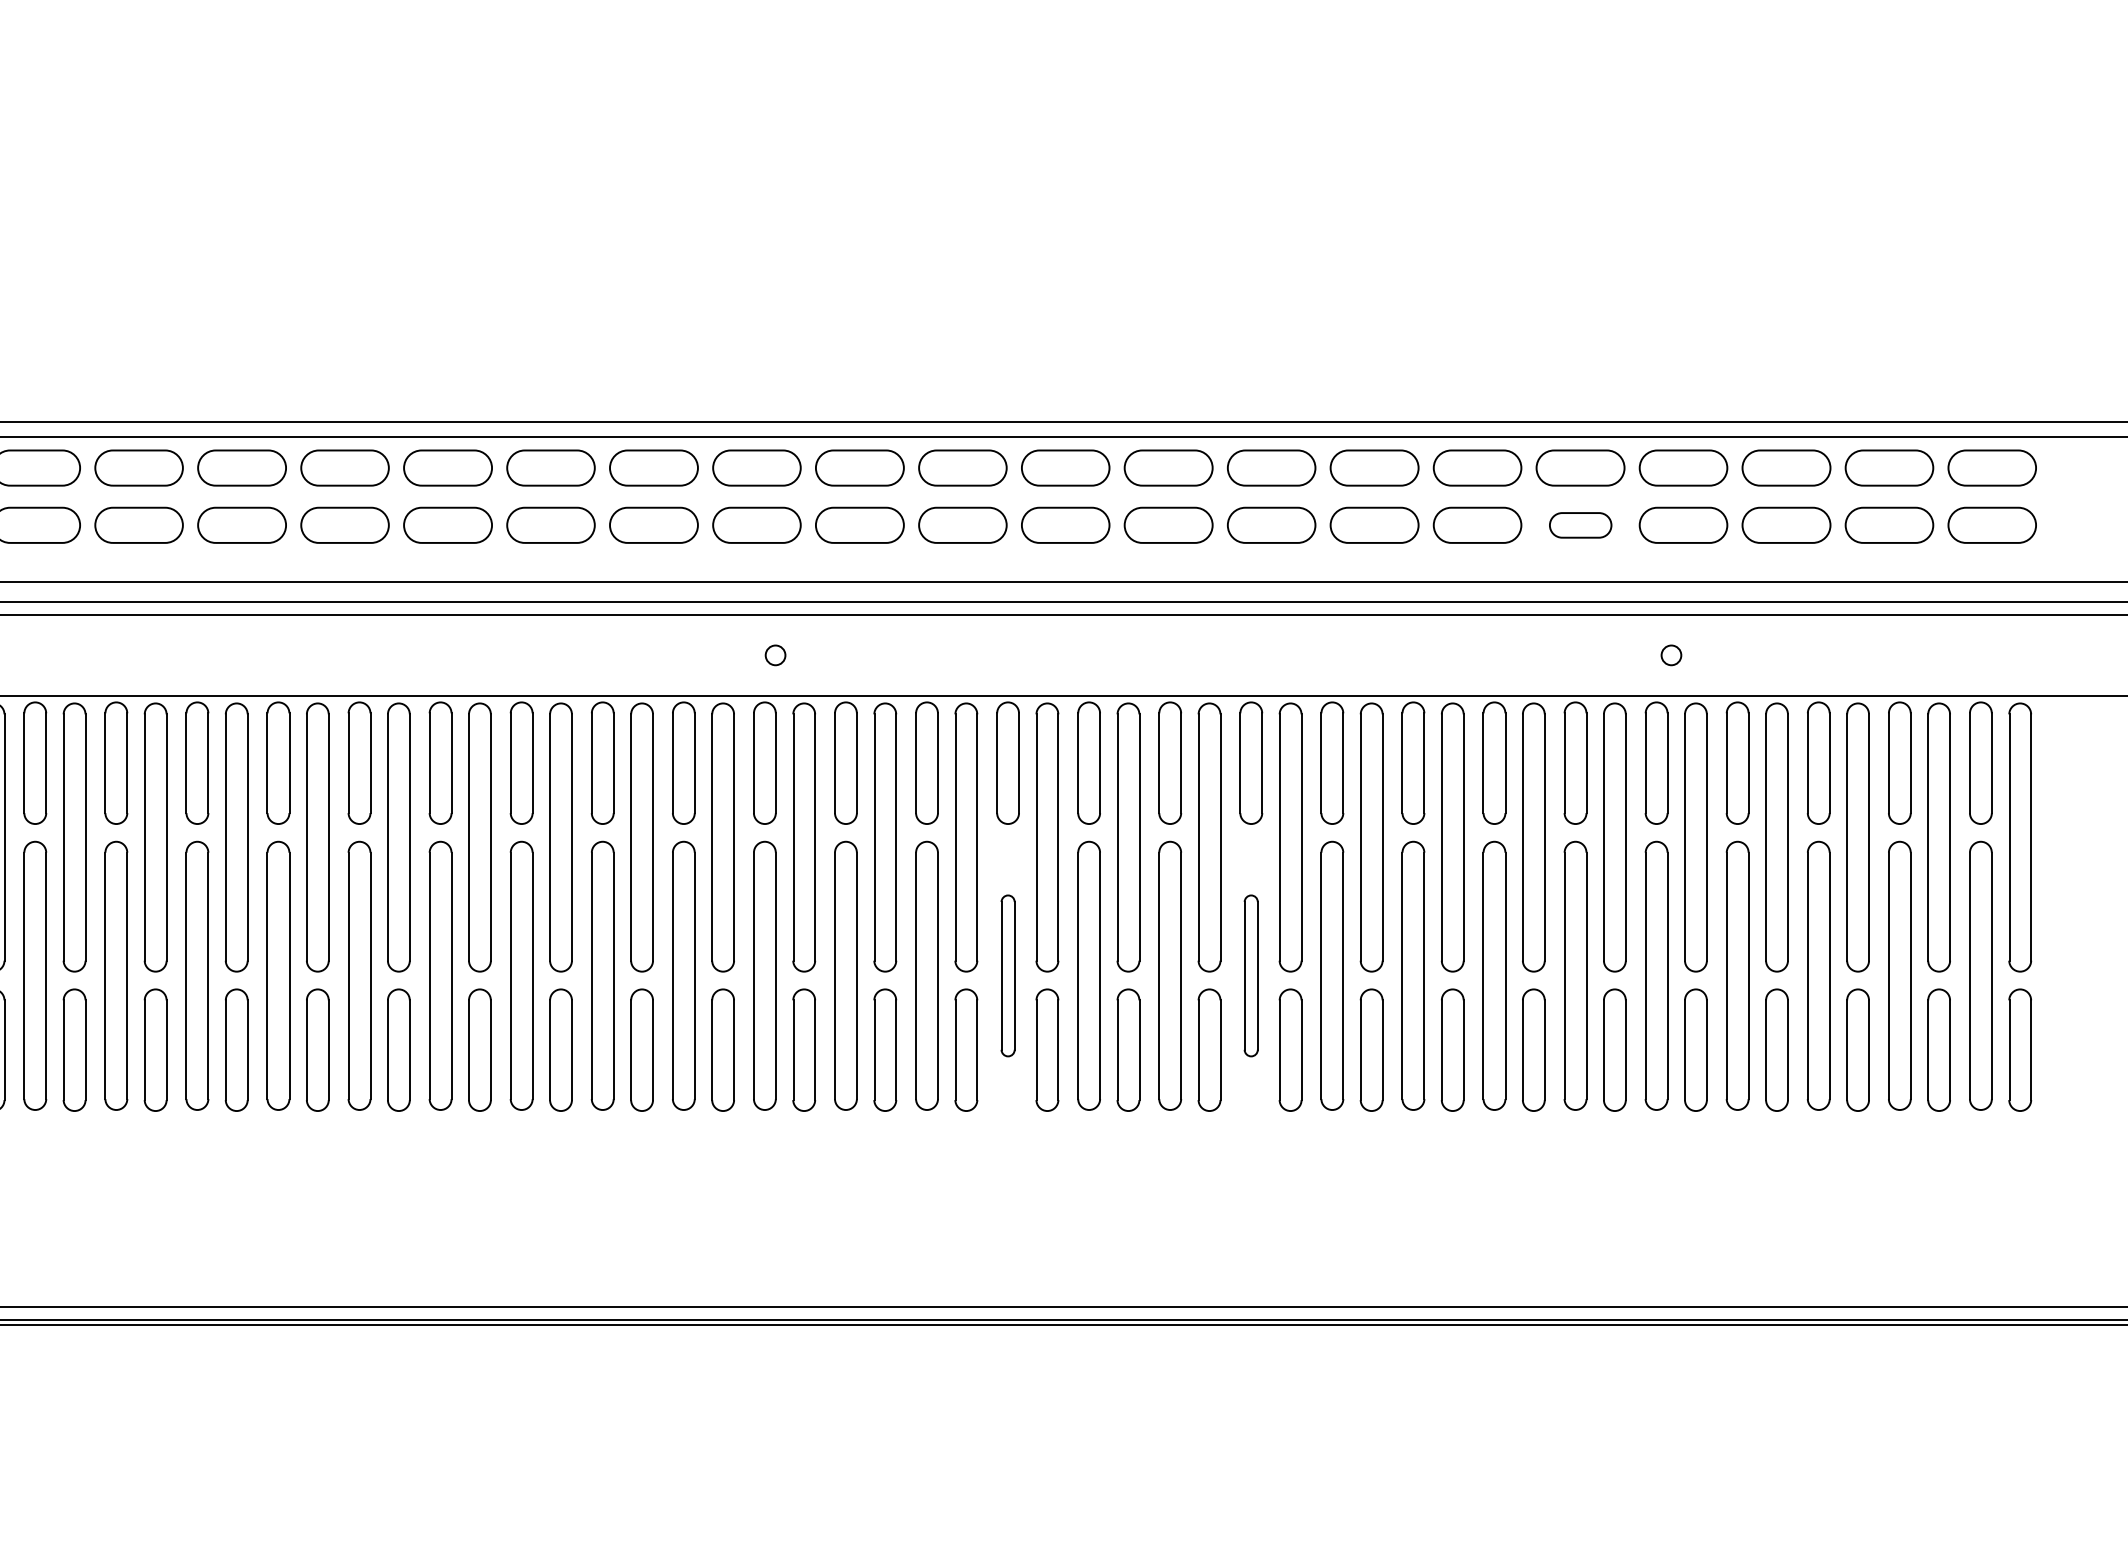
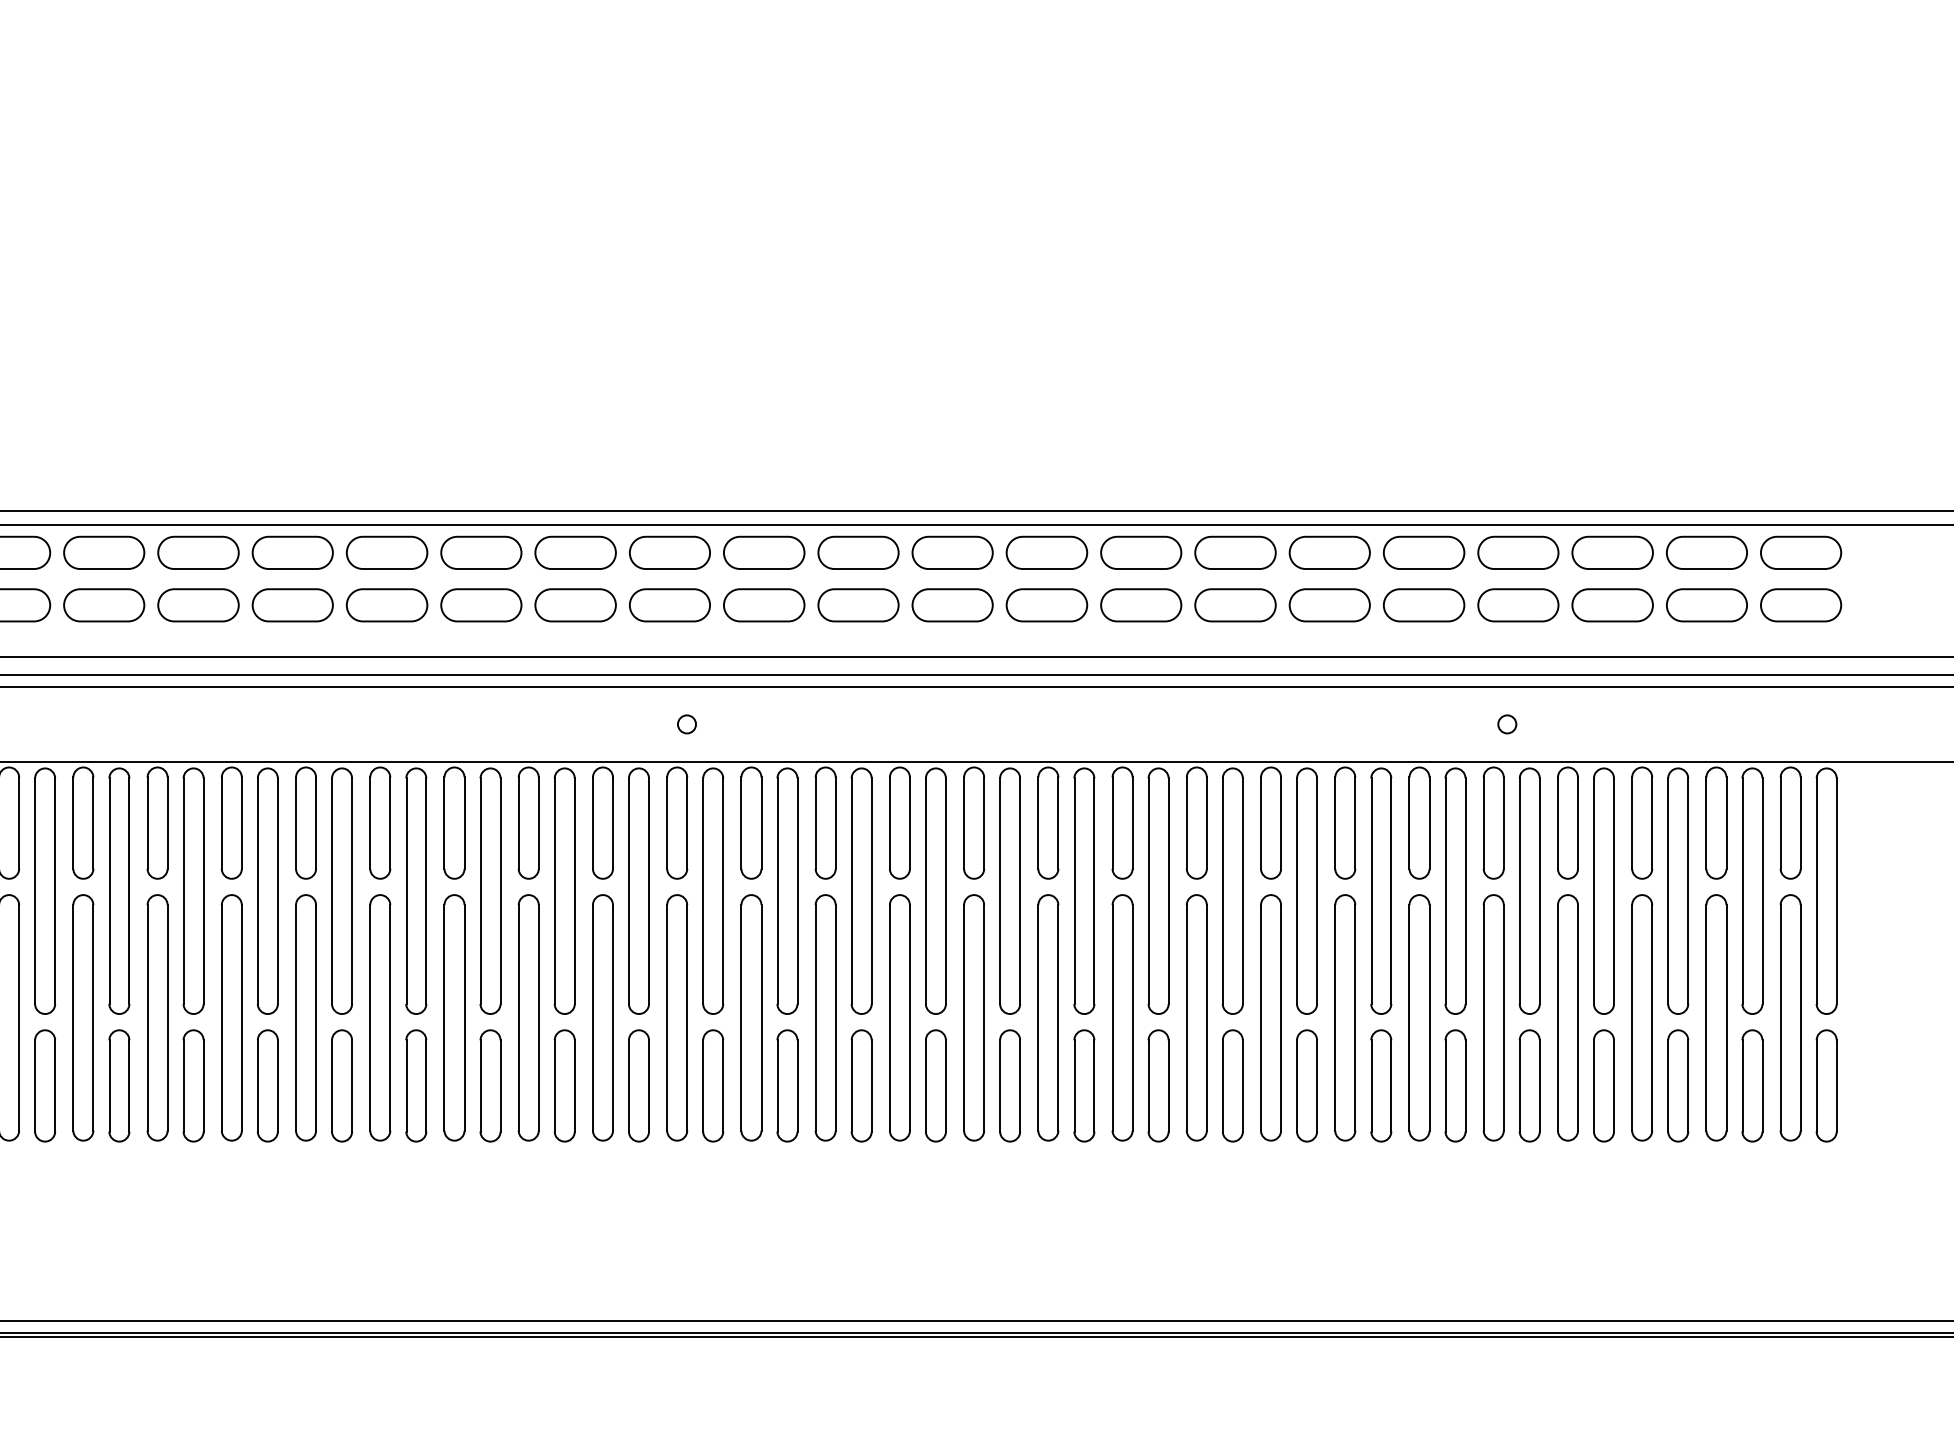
part: (1581, 525) -> (1424, 605), size x1.43
part: (1007, 975) -> (899, 1017), size x1.67
part: (1251, 975) -> (1122, 1017), size x1.67

